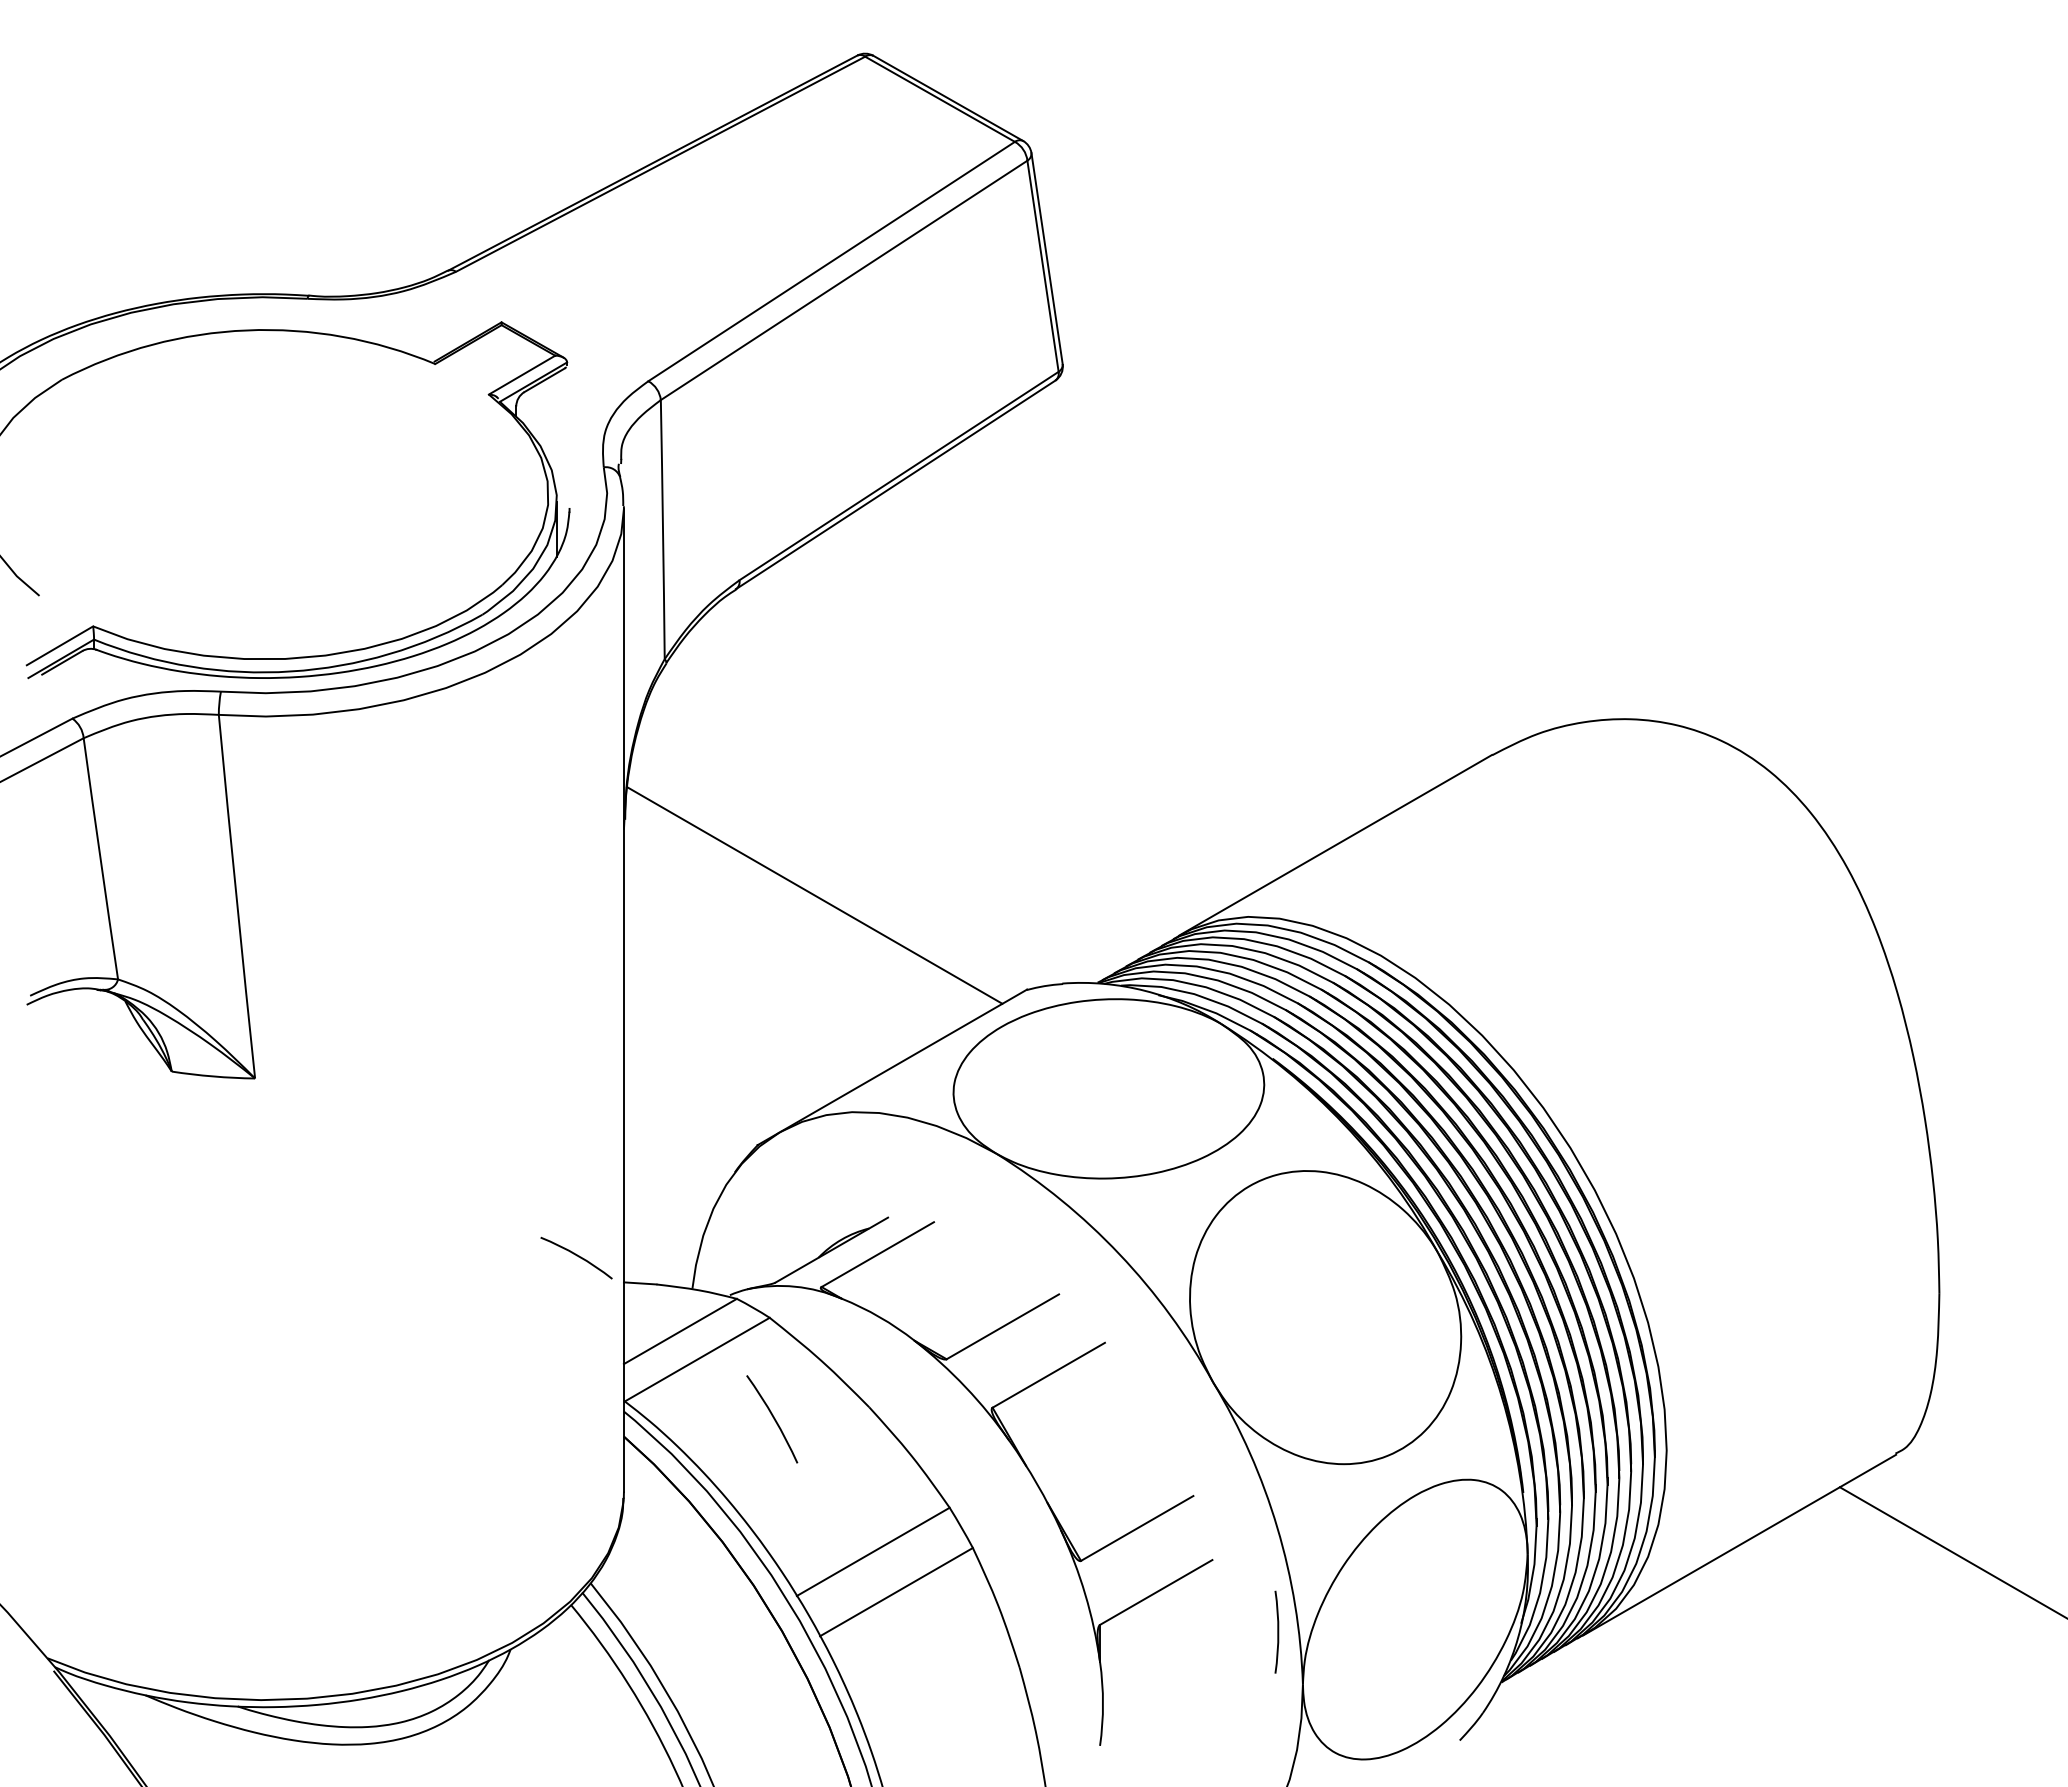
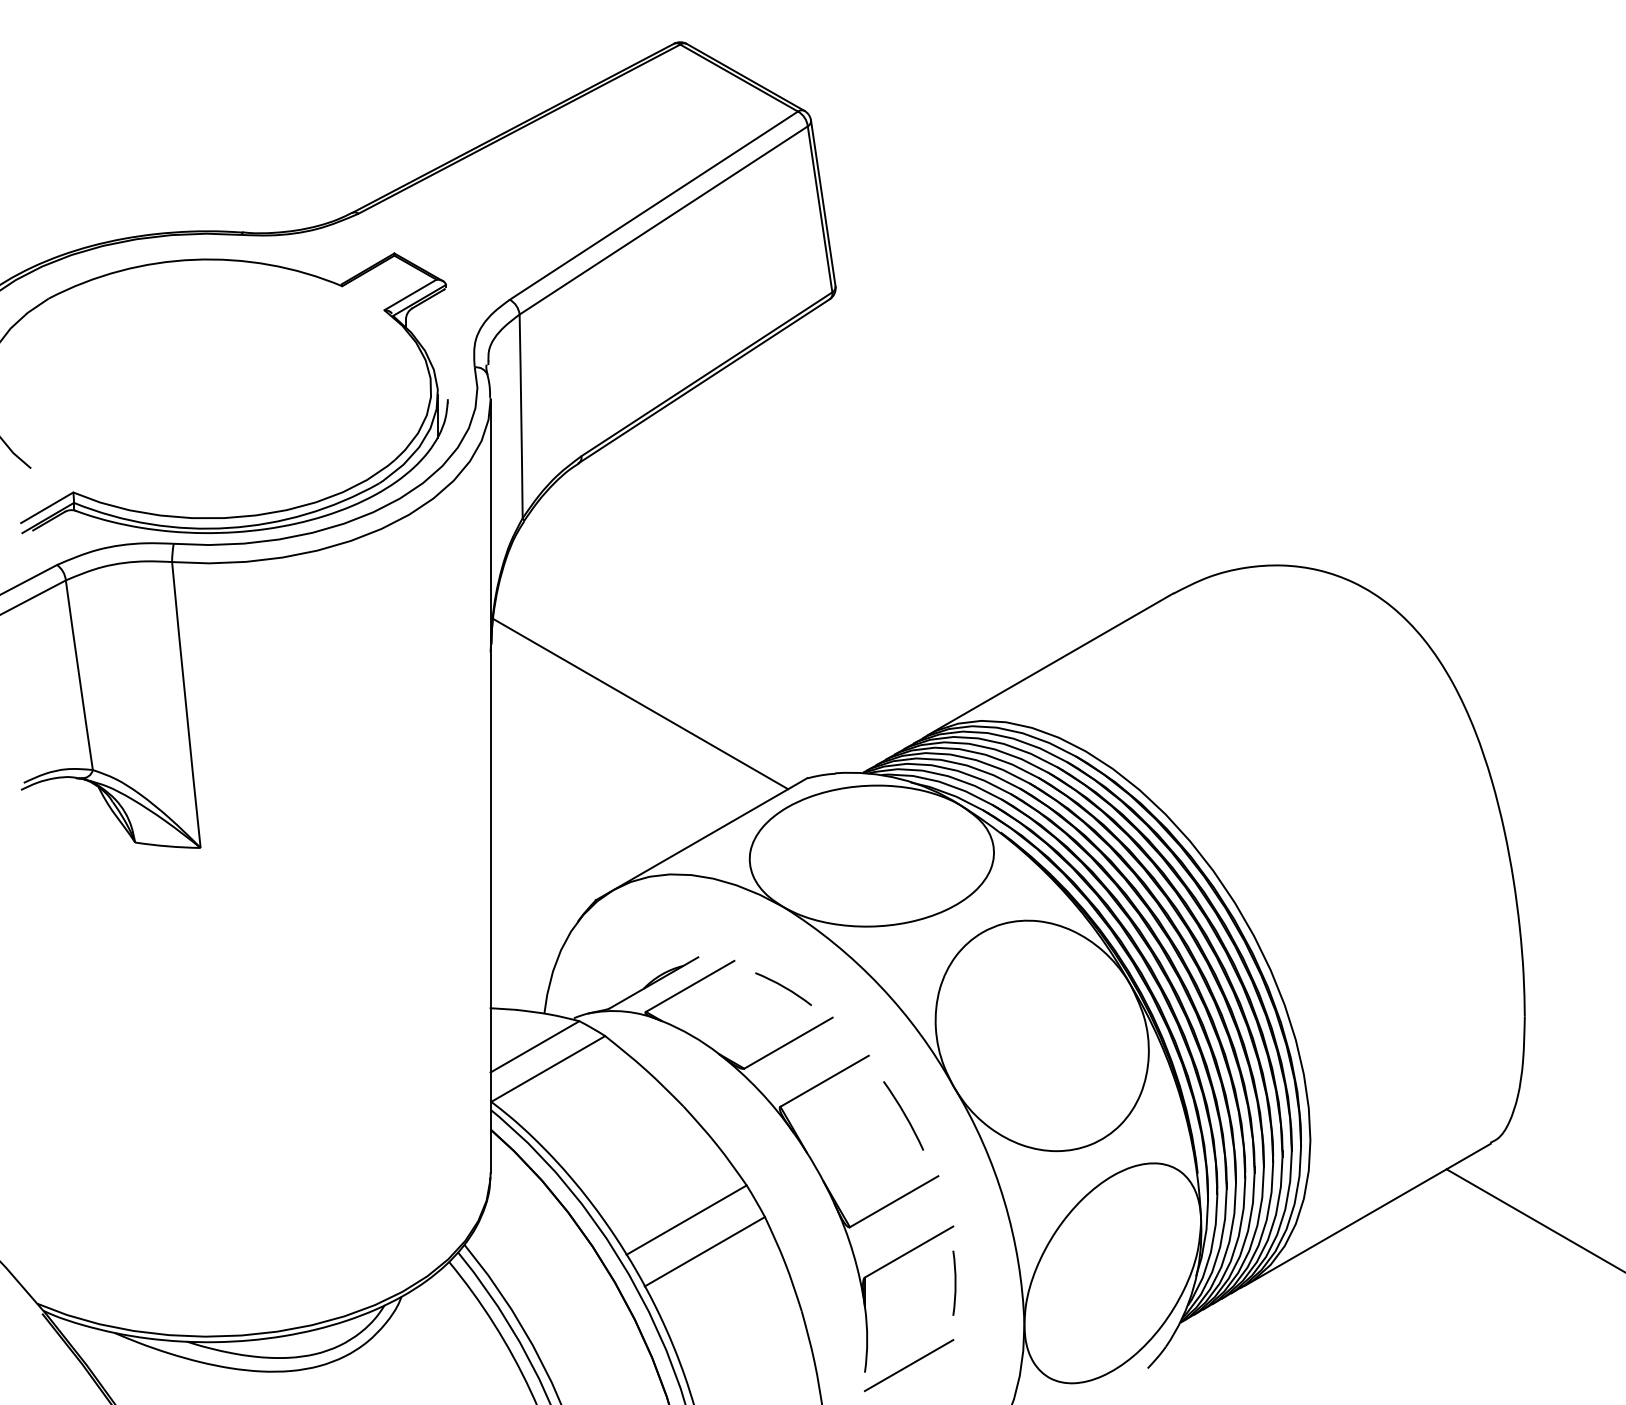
arc: (576, 1256) -> (783, 987), moved
arc: (773, 1419) -> (904, 1116), moved
arc: (1277, 1631) -> (954, 1282), moved
line: (1156, 1736) -> (909, 1365), added

